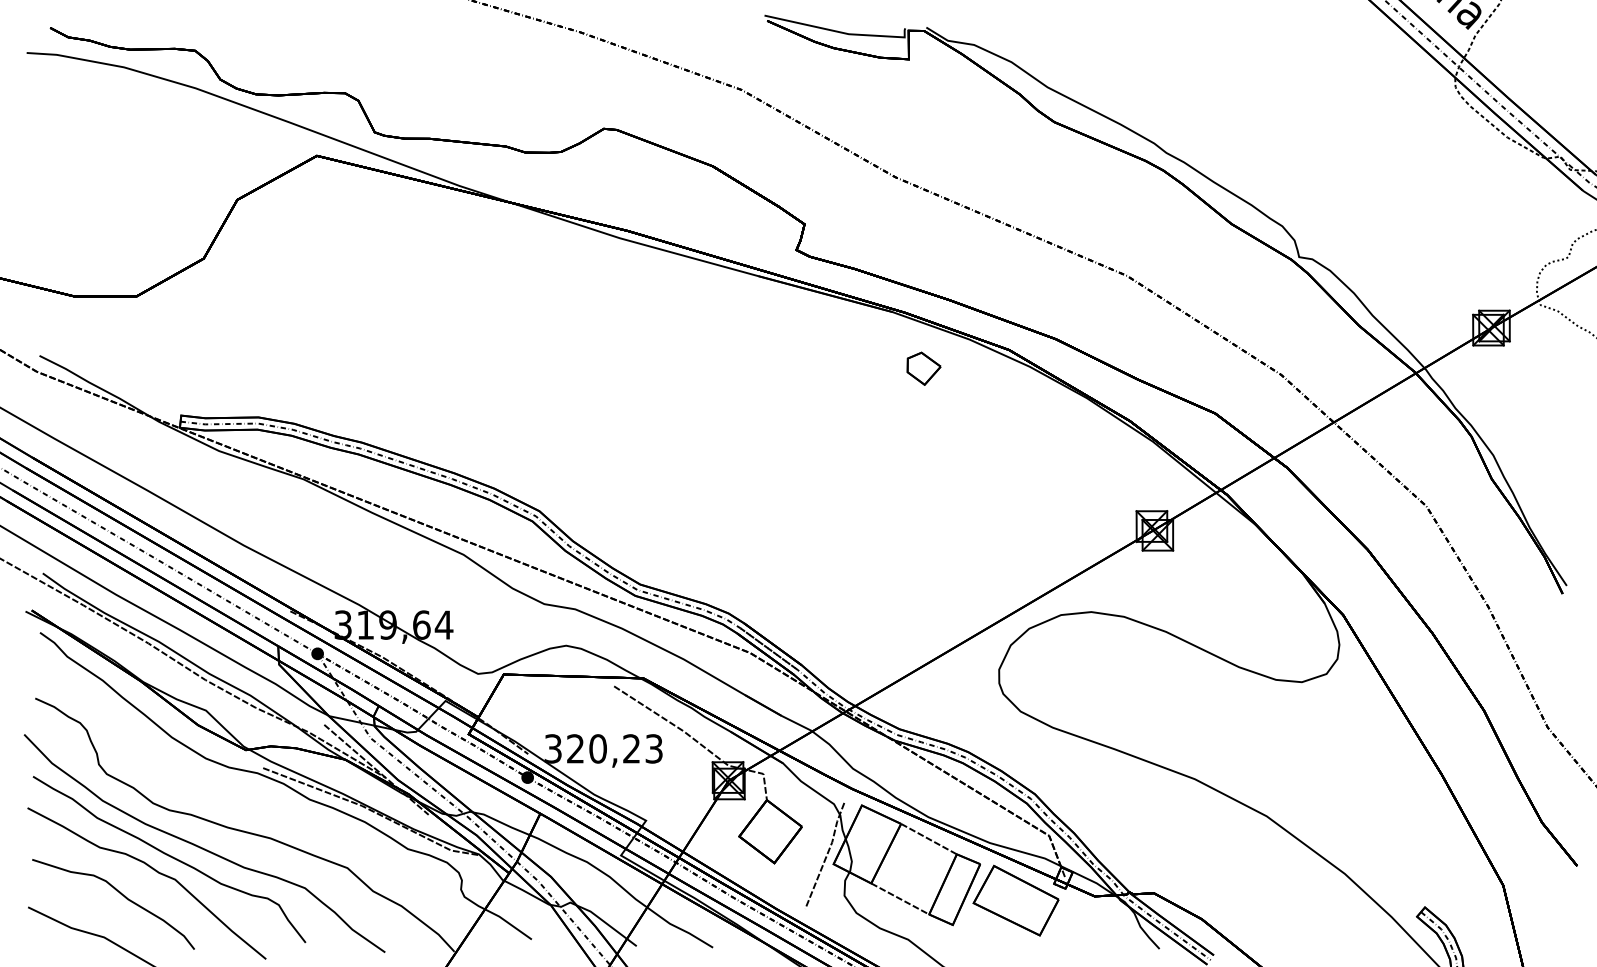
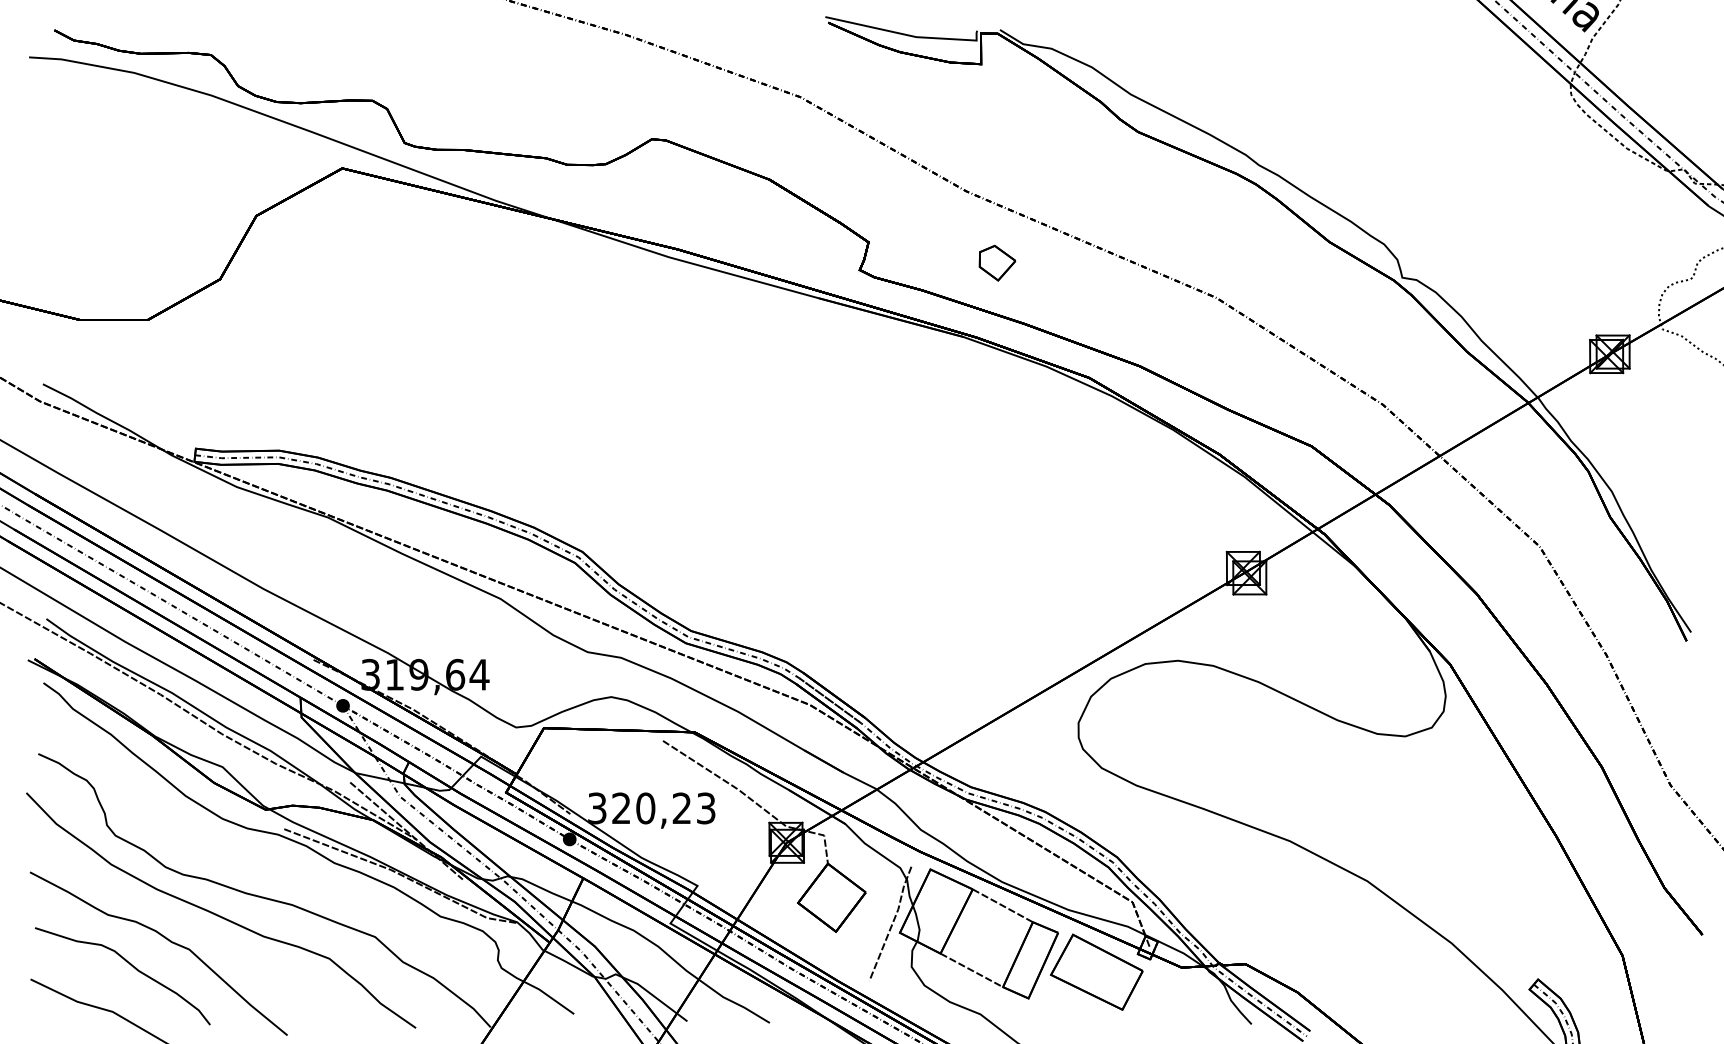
part: (924, 368) -> (997, 262), moved
curve: (170, 857) -> (184, 925), removed

